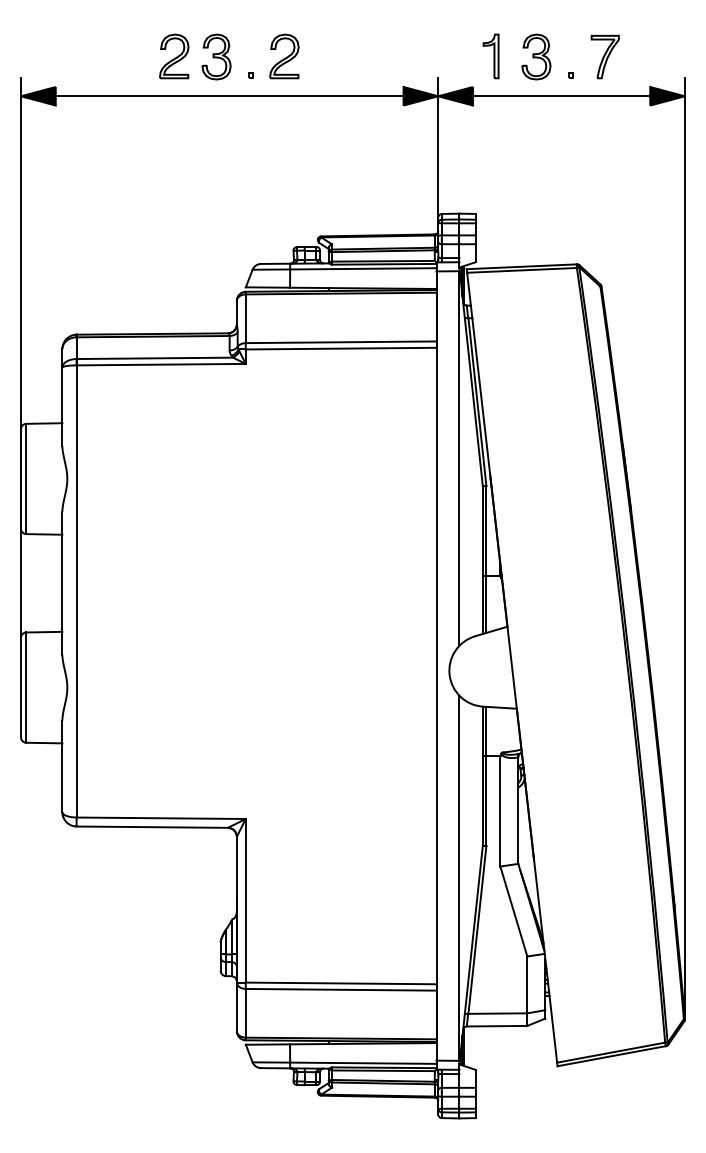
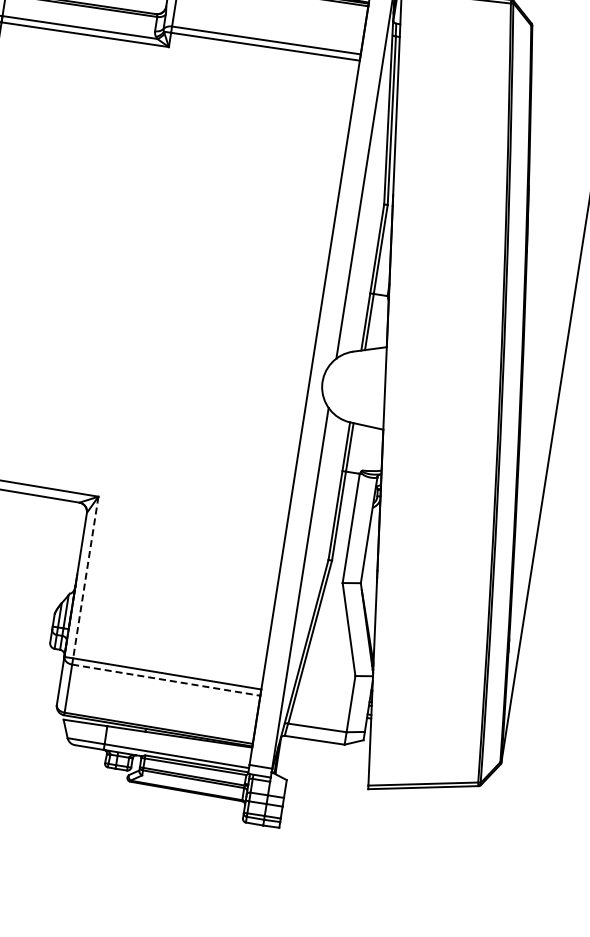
line: (245, 900) -> (85, 577), solid -> dashed
line: (341, 989) -> (166, 679), solid -> dashed

